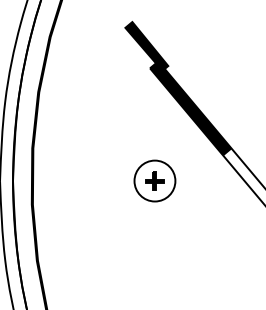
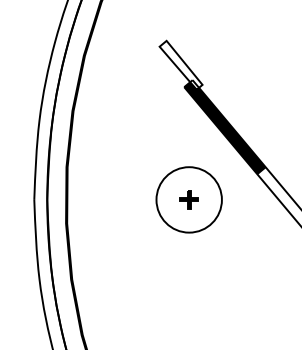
fill: (146, 45) -> (180, 64), removed
circle: (154, 180) -> (188, 199), size x1.6

